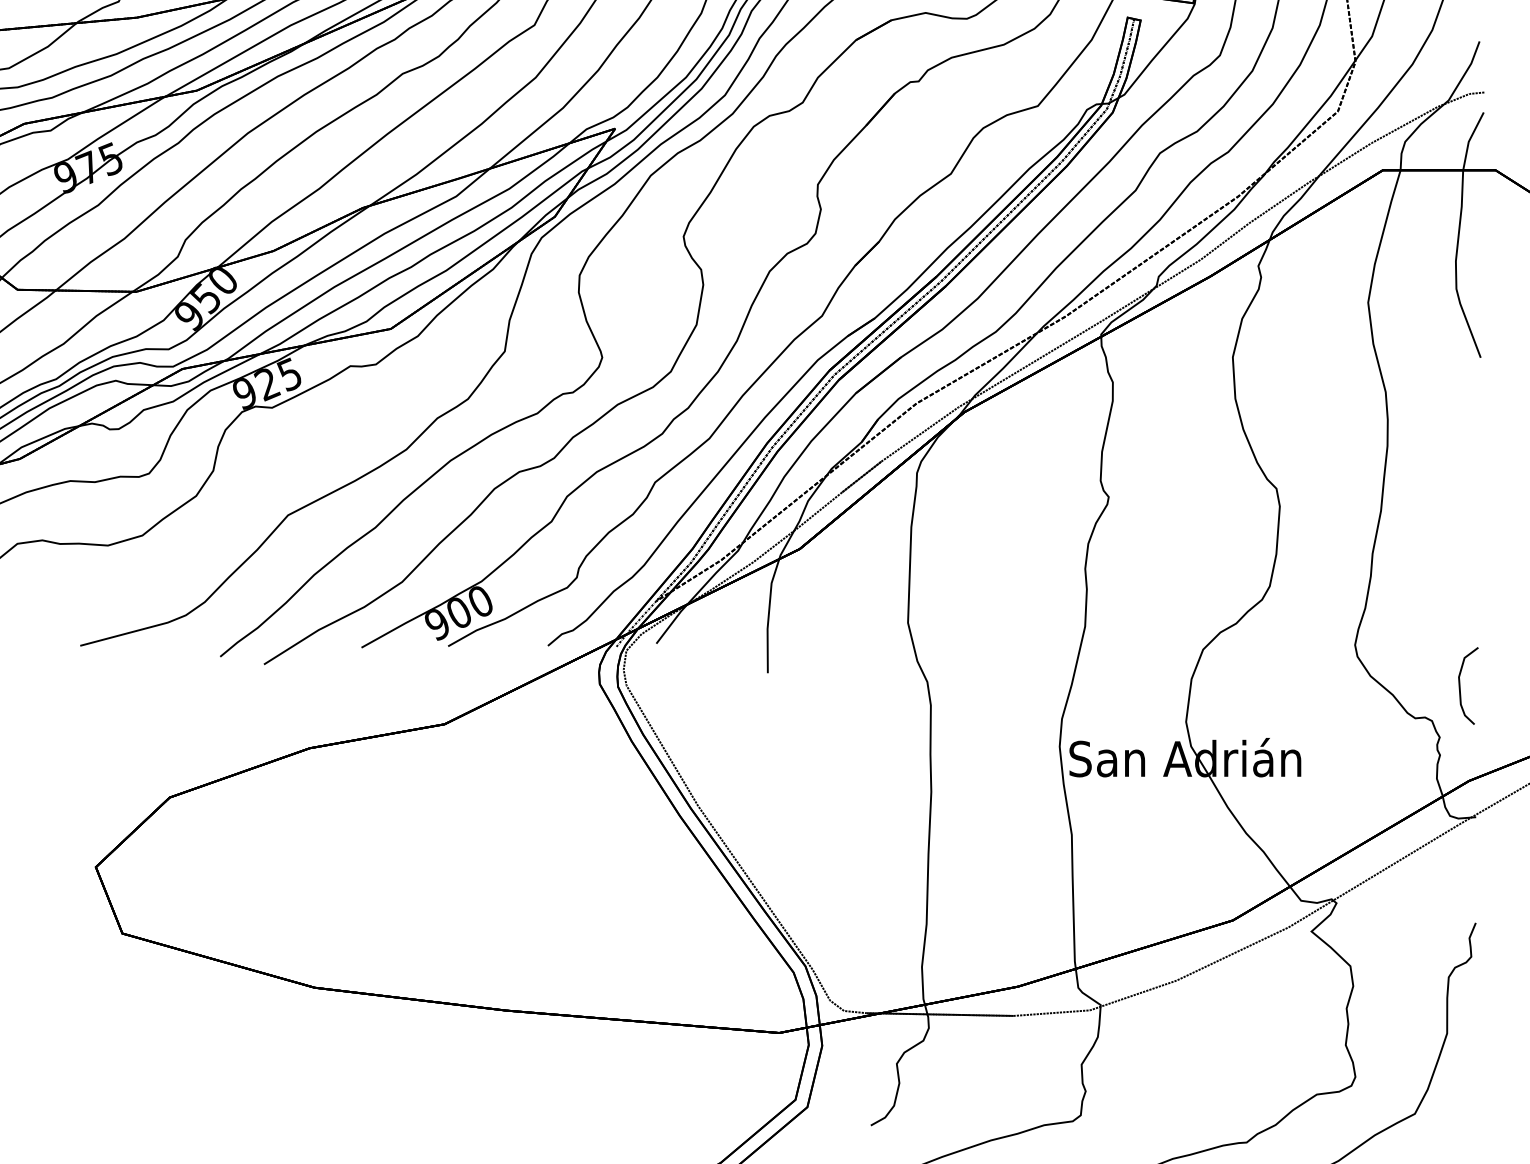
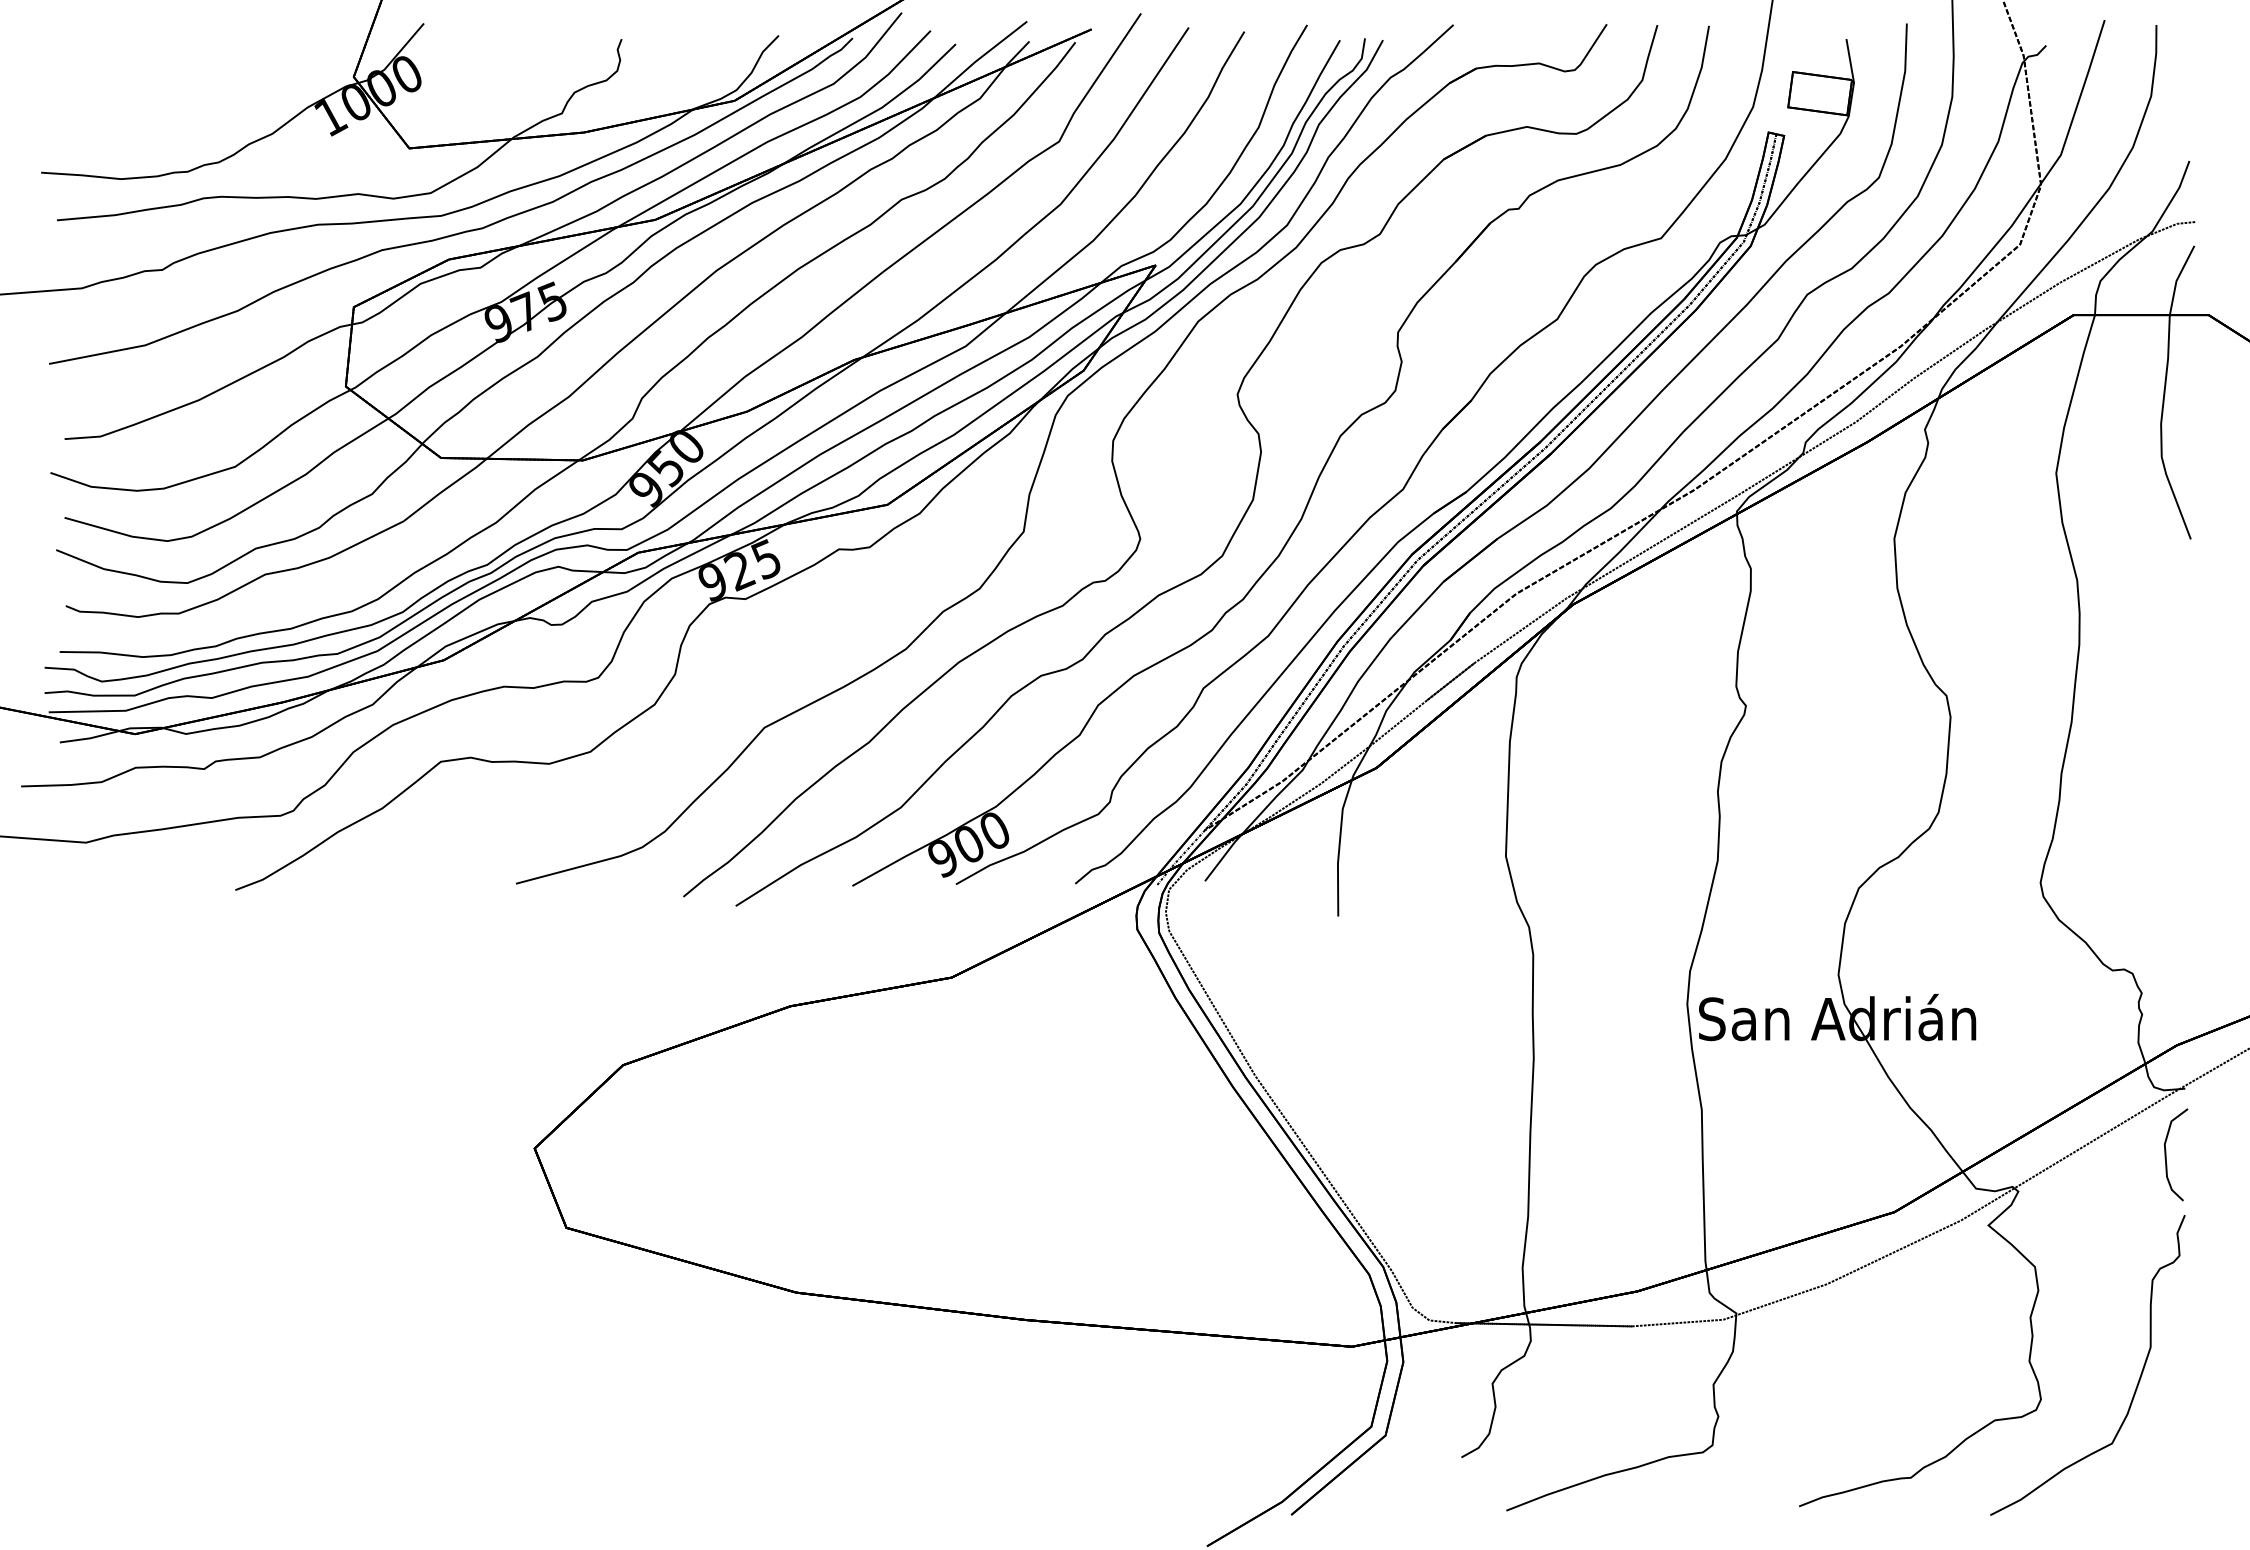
curve: (1460, 685) -> (2166, 1154), moved

